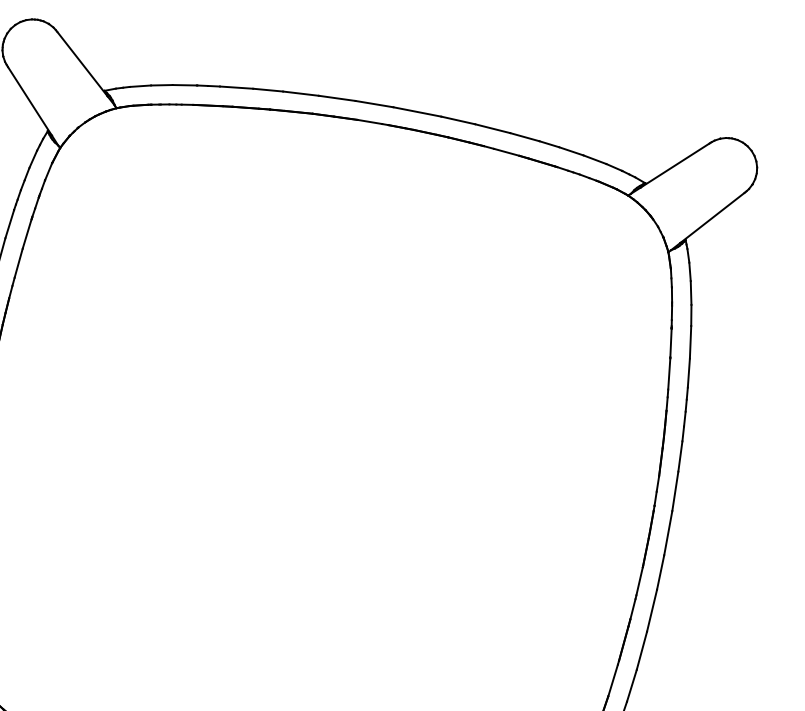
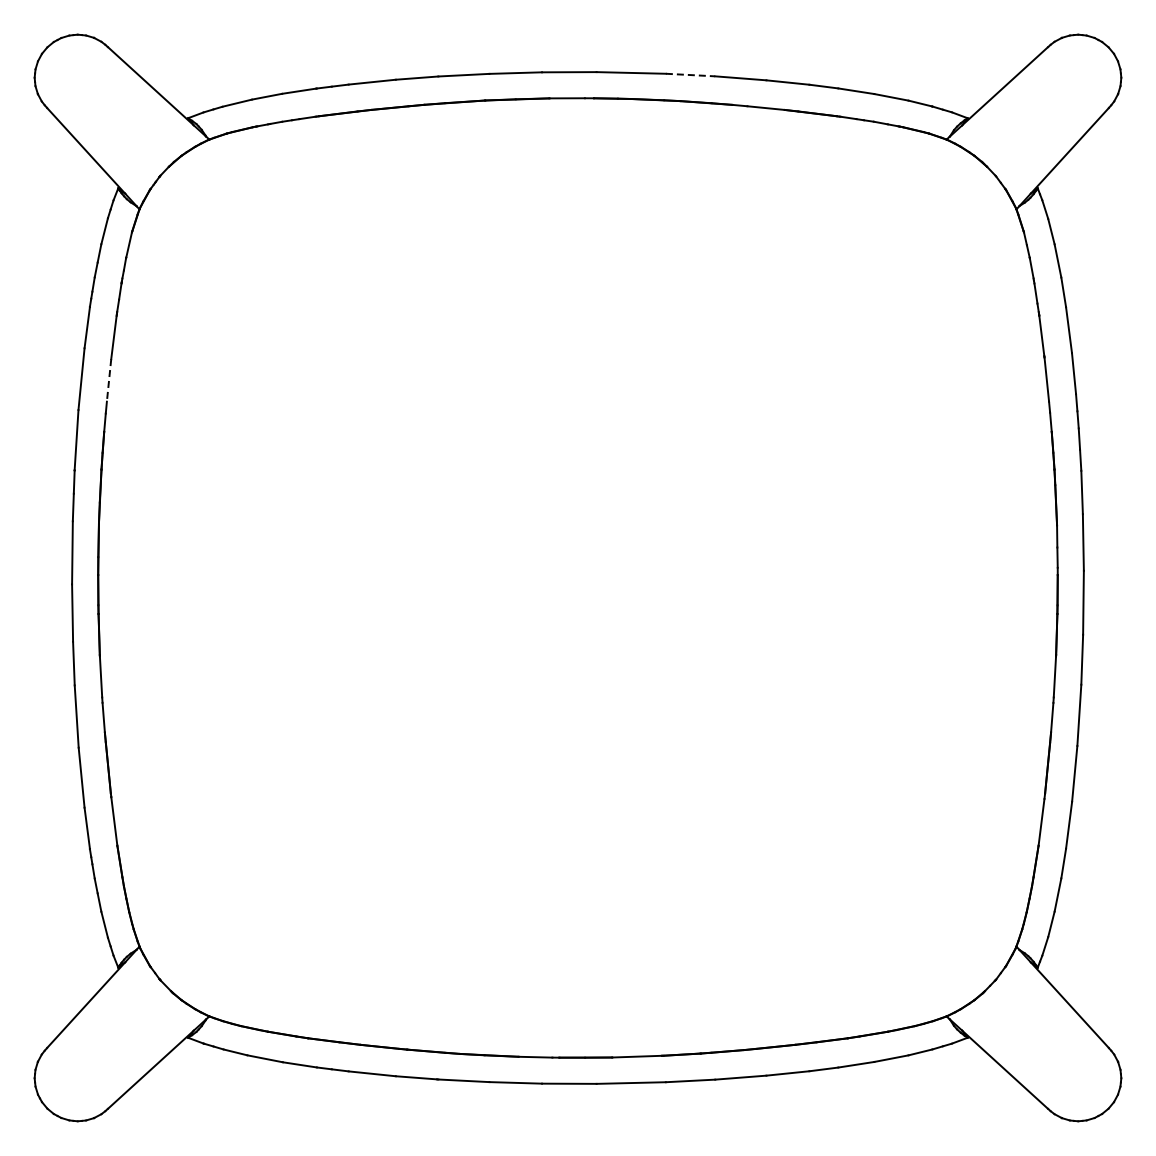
line: (458, 120) -> (690, 75), solid -> dashed
line: (18, 263) -> (109, 380), solid -> dashed

